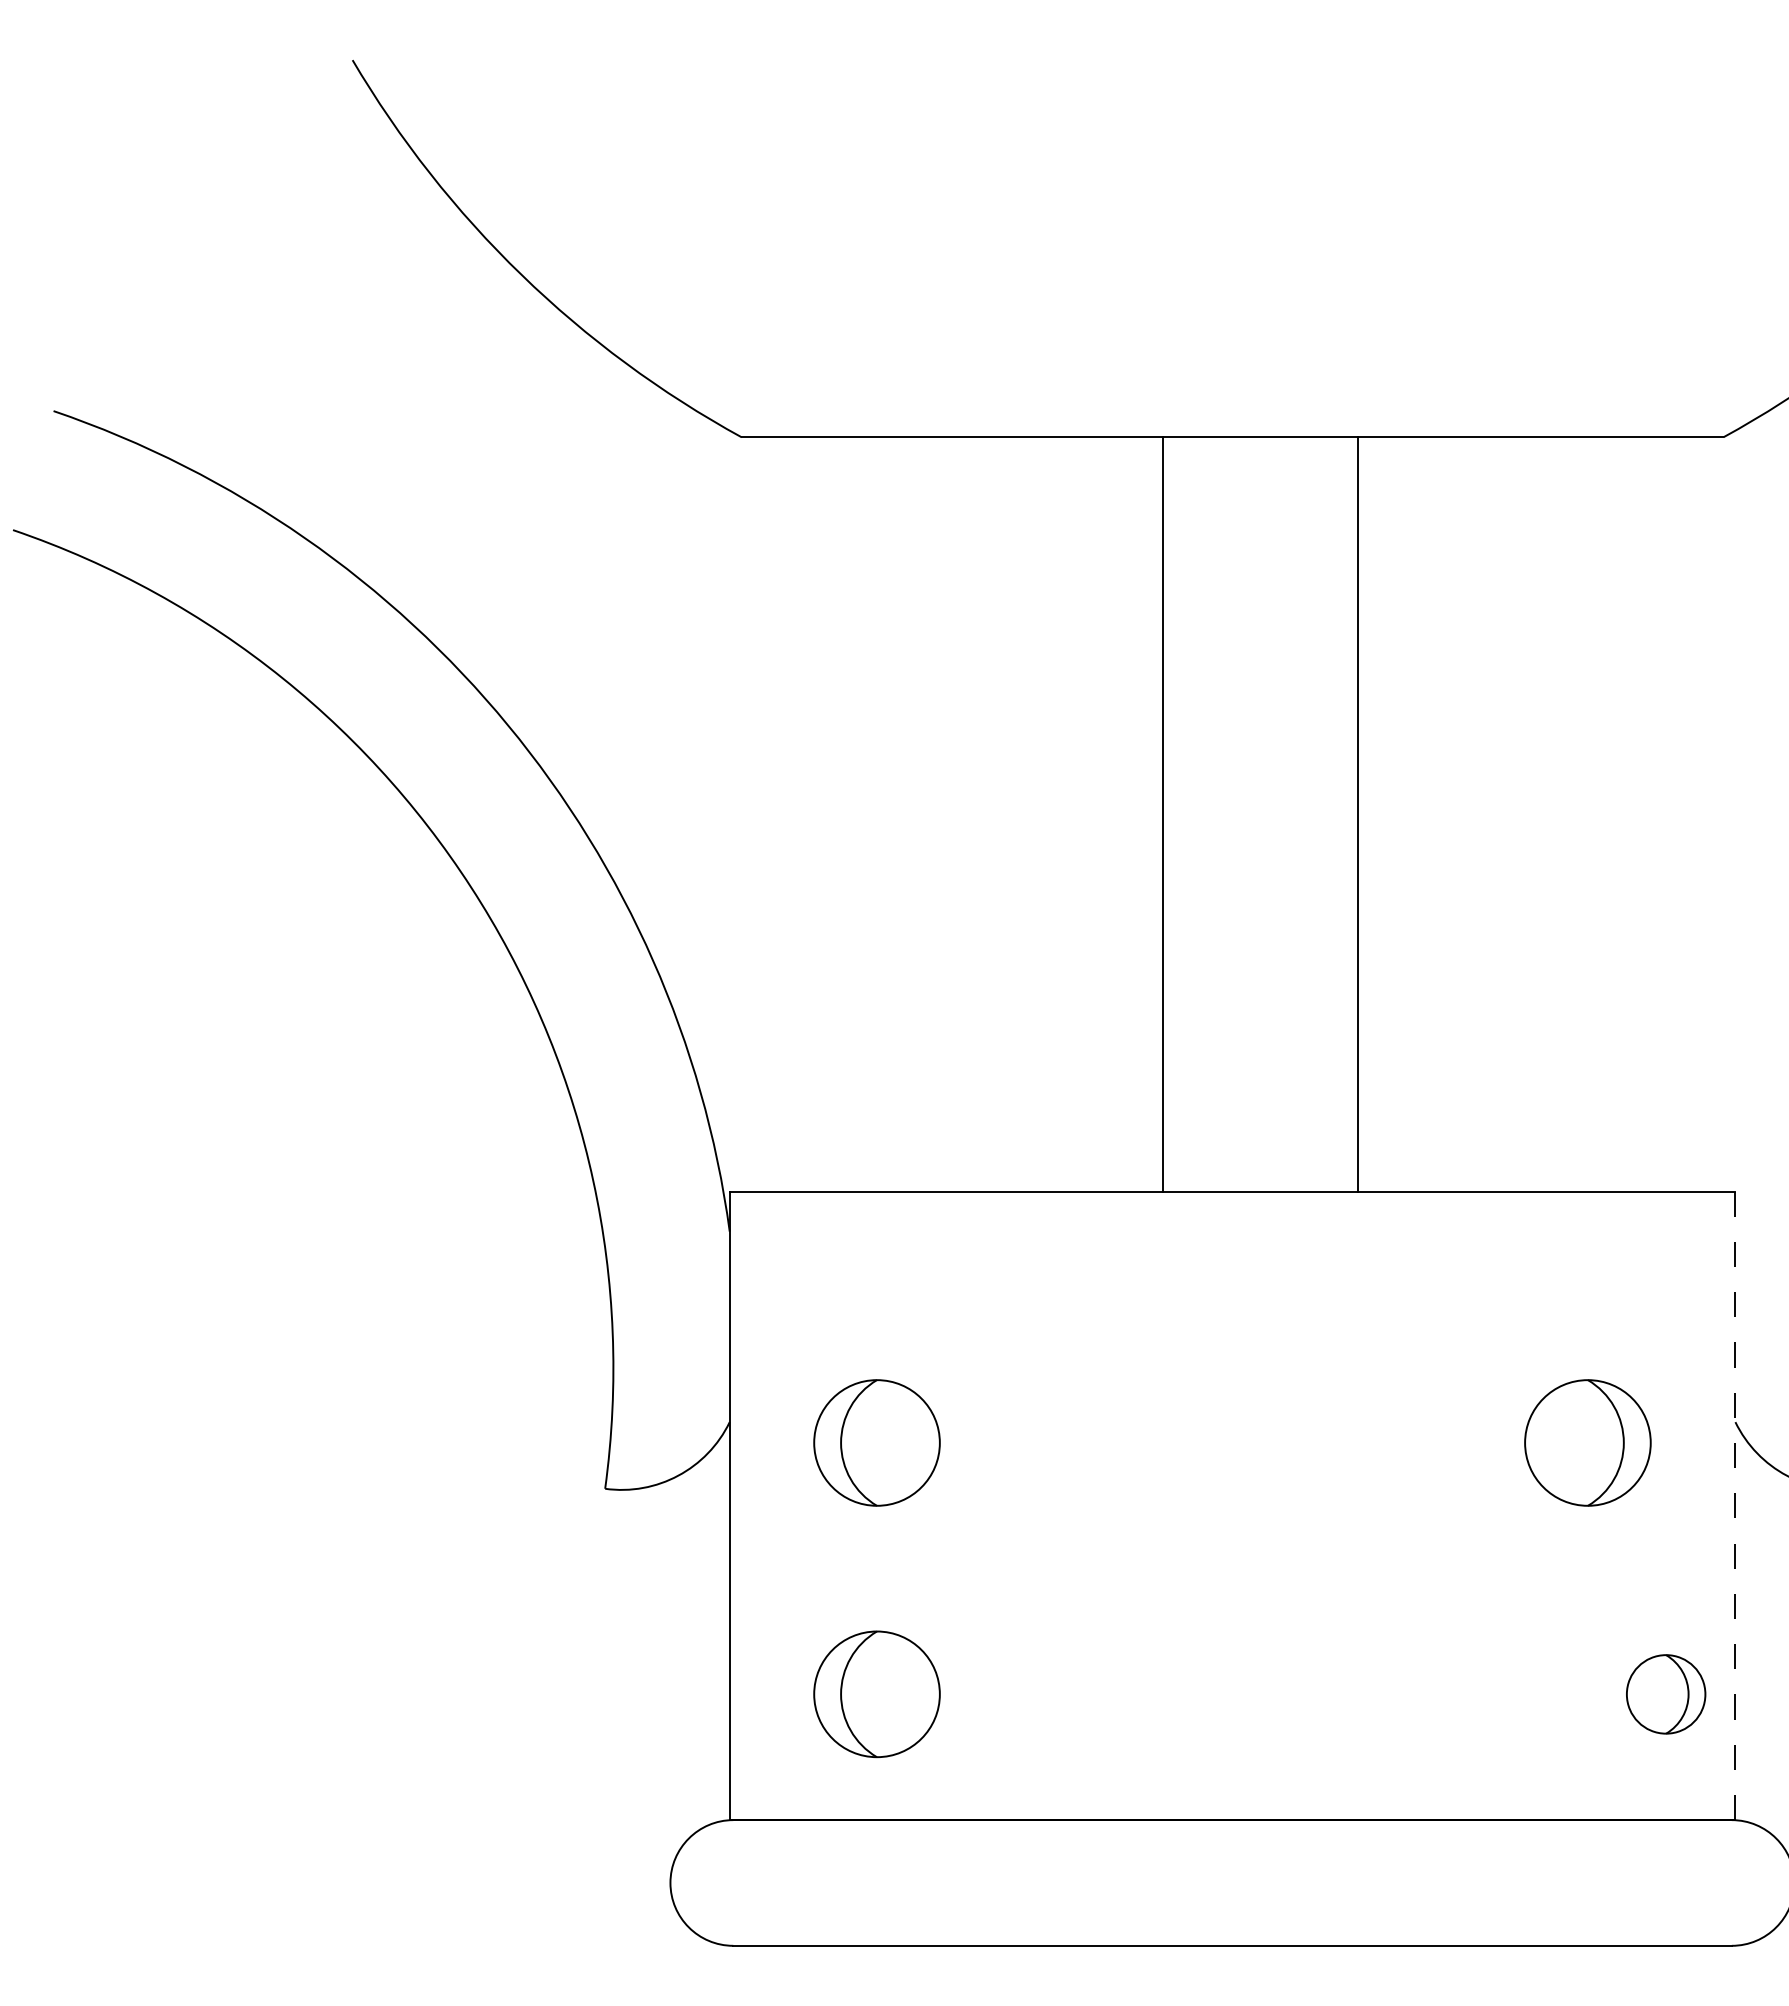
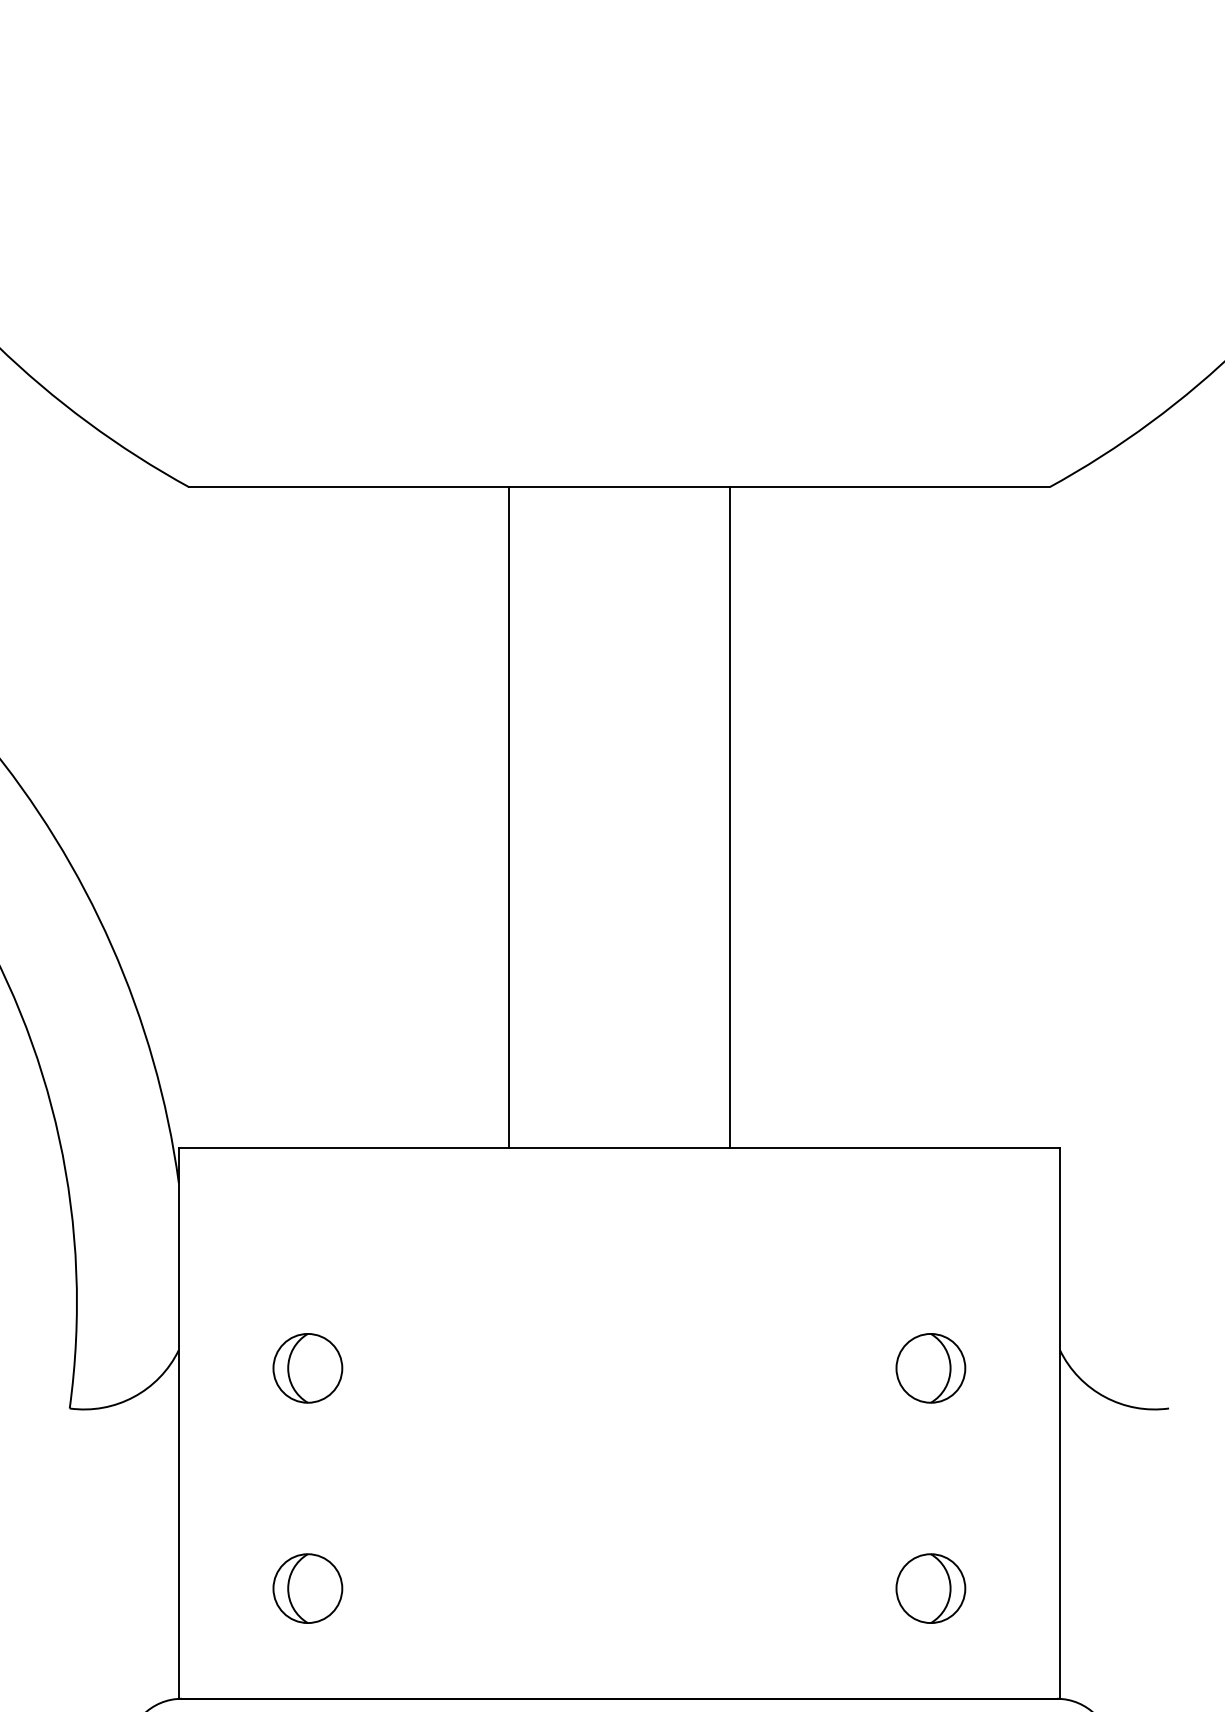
line: (1162, 814) -> (508, 817), moved
part: (876, 1442) -> (307, 1367), size x0.62
part: (1588, 1442) -> (931, 1367), size x0.62
line: (1735, 1505) -> (1060, 1423), dashed -> solid
part: (876, 1694) -> (307, 1588), size x0.62
part: (1666, 1694) -> (931, 1588), moved

